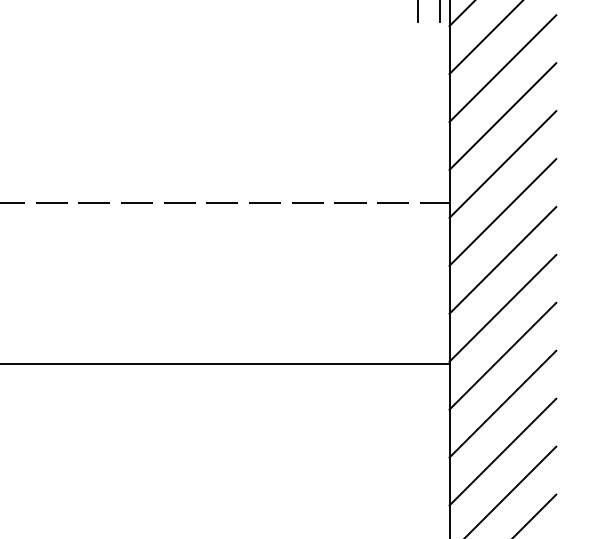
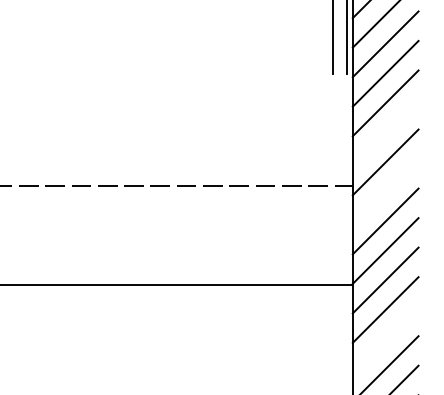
line: (502, 115) -> (385, 132), removed
line: (502, 211) -> (385, 191), removed
line: (502, 452) -> (385, 339), removed

